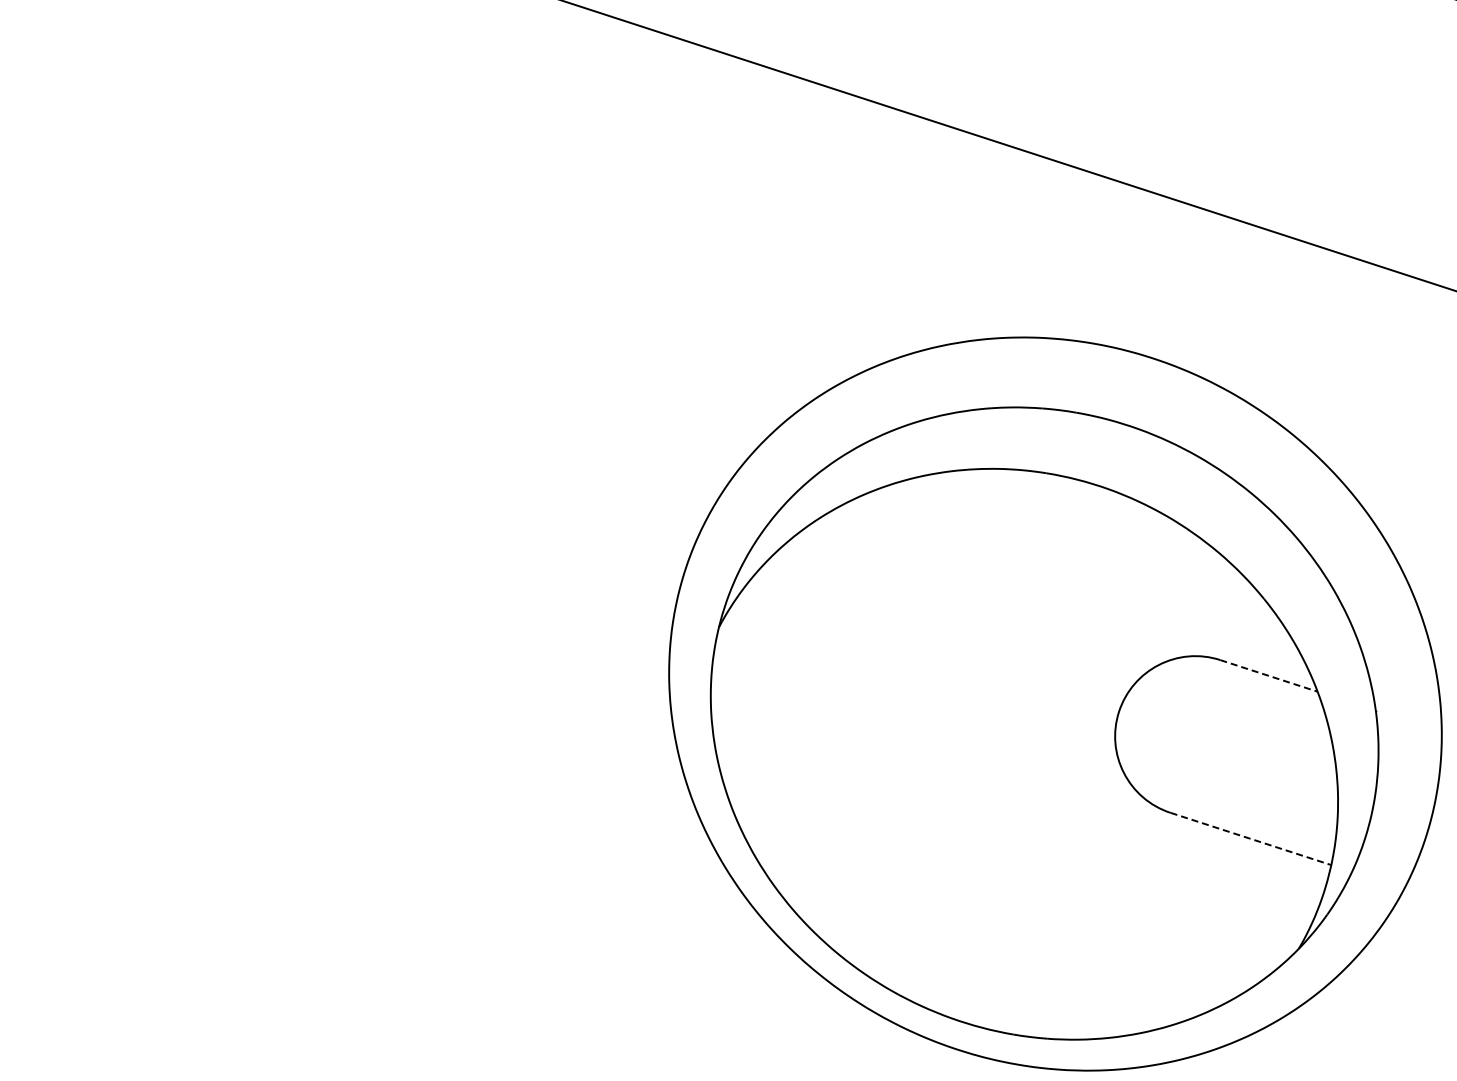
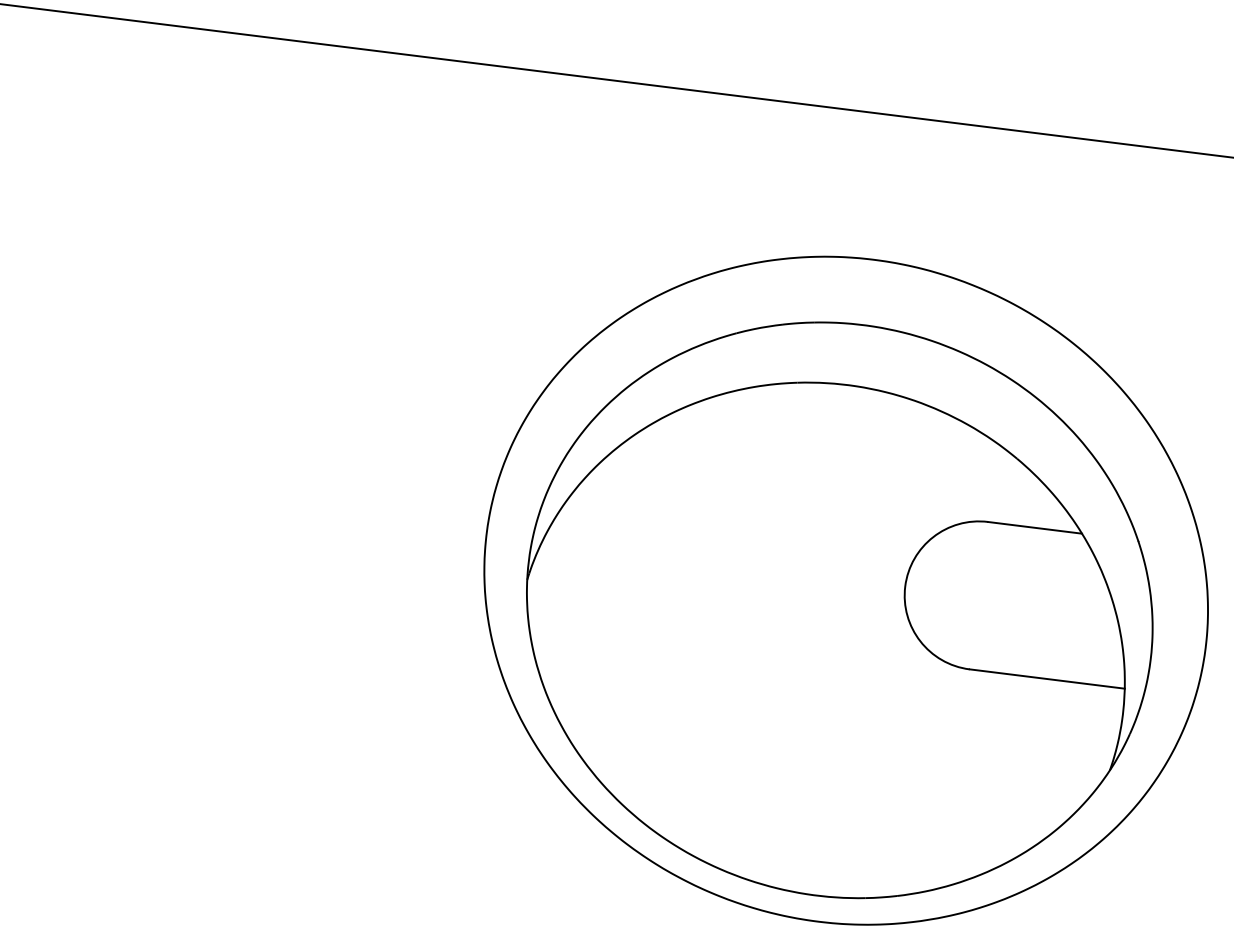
line: (1269, 676) -> (1035, 528), dashed -> solid
line: (1251, 839) -> (1047, 679), dashed -> solid

